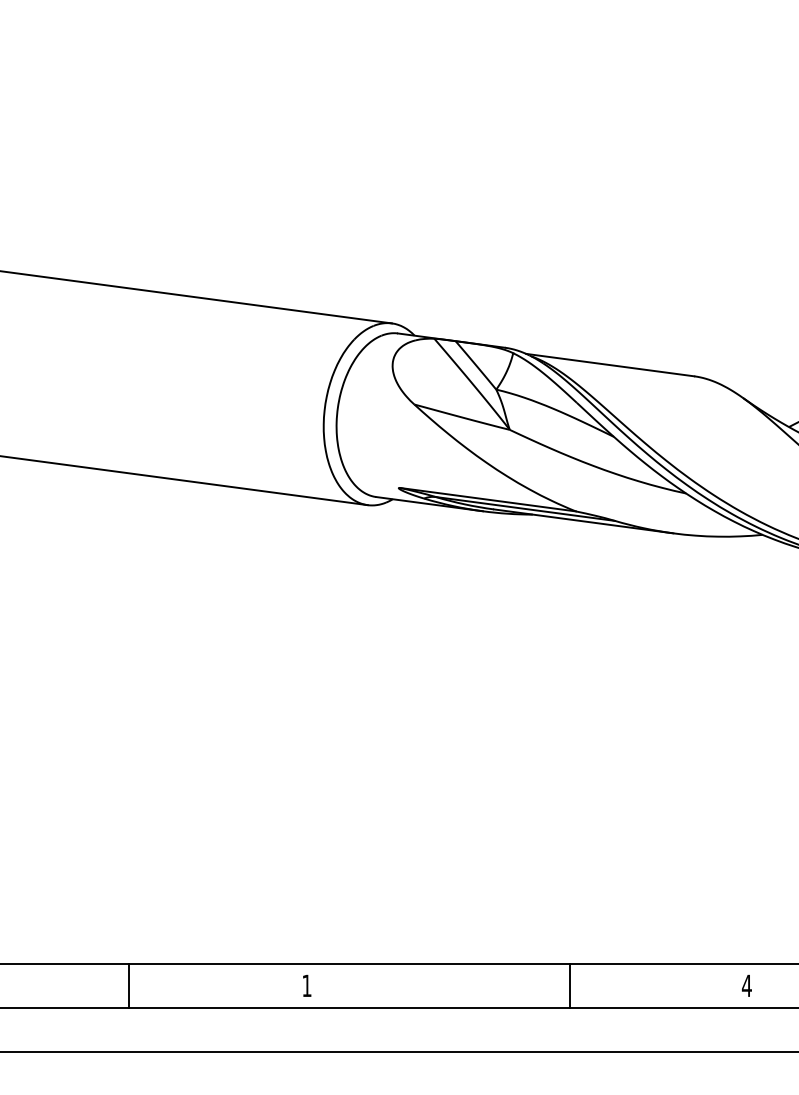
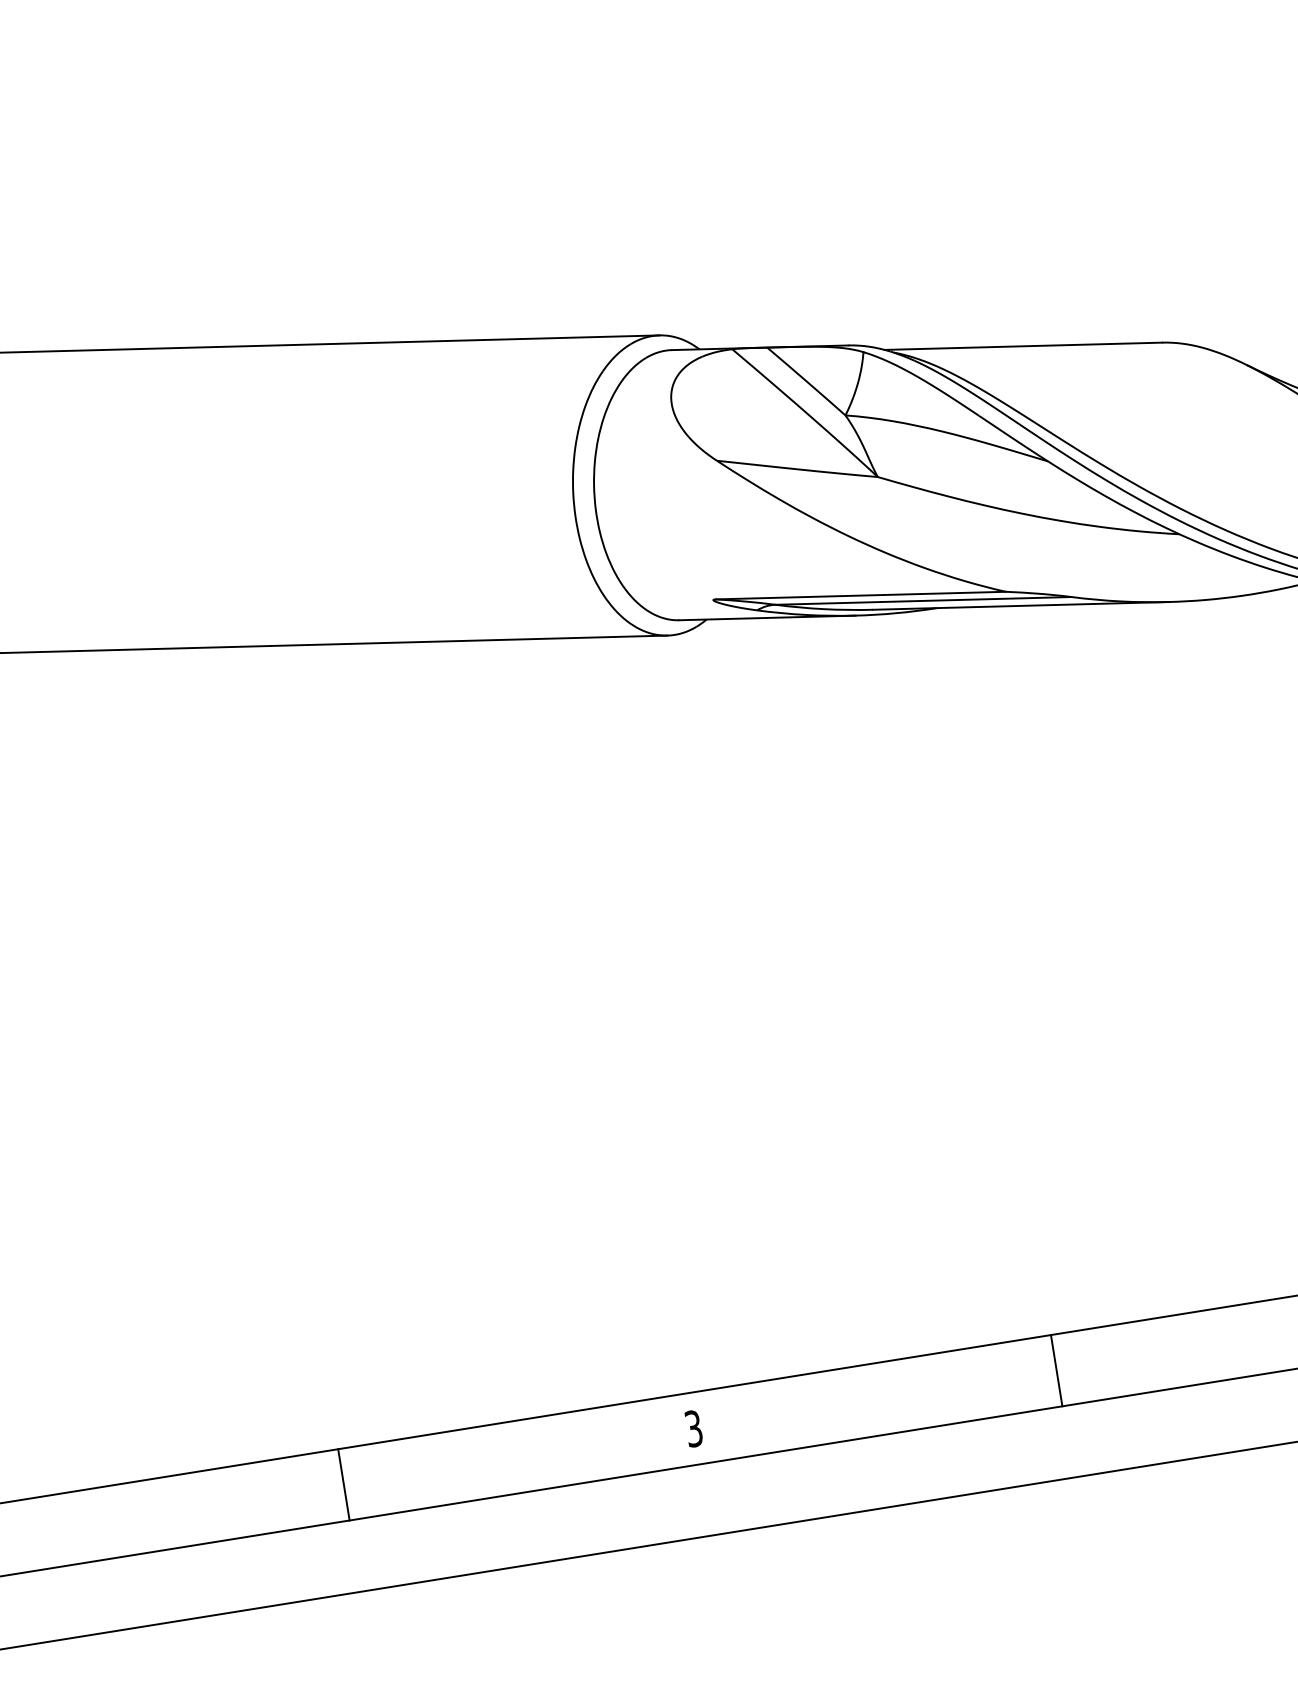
line: (128, 985) -> (343, 1484), moved
text: (306, 985) -> (692, 1428), 1 -> 3
line: (570, 985) -> (1056, 1370), moved

